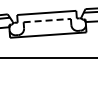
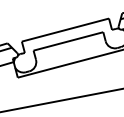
line: (47, 20) -> (68, 41), dashed -> solid

